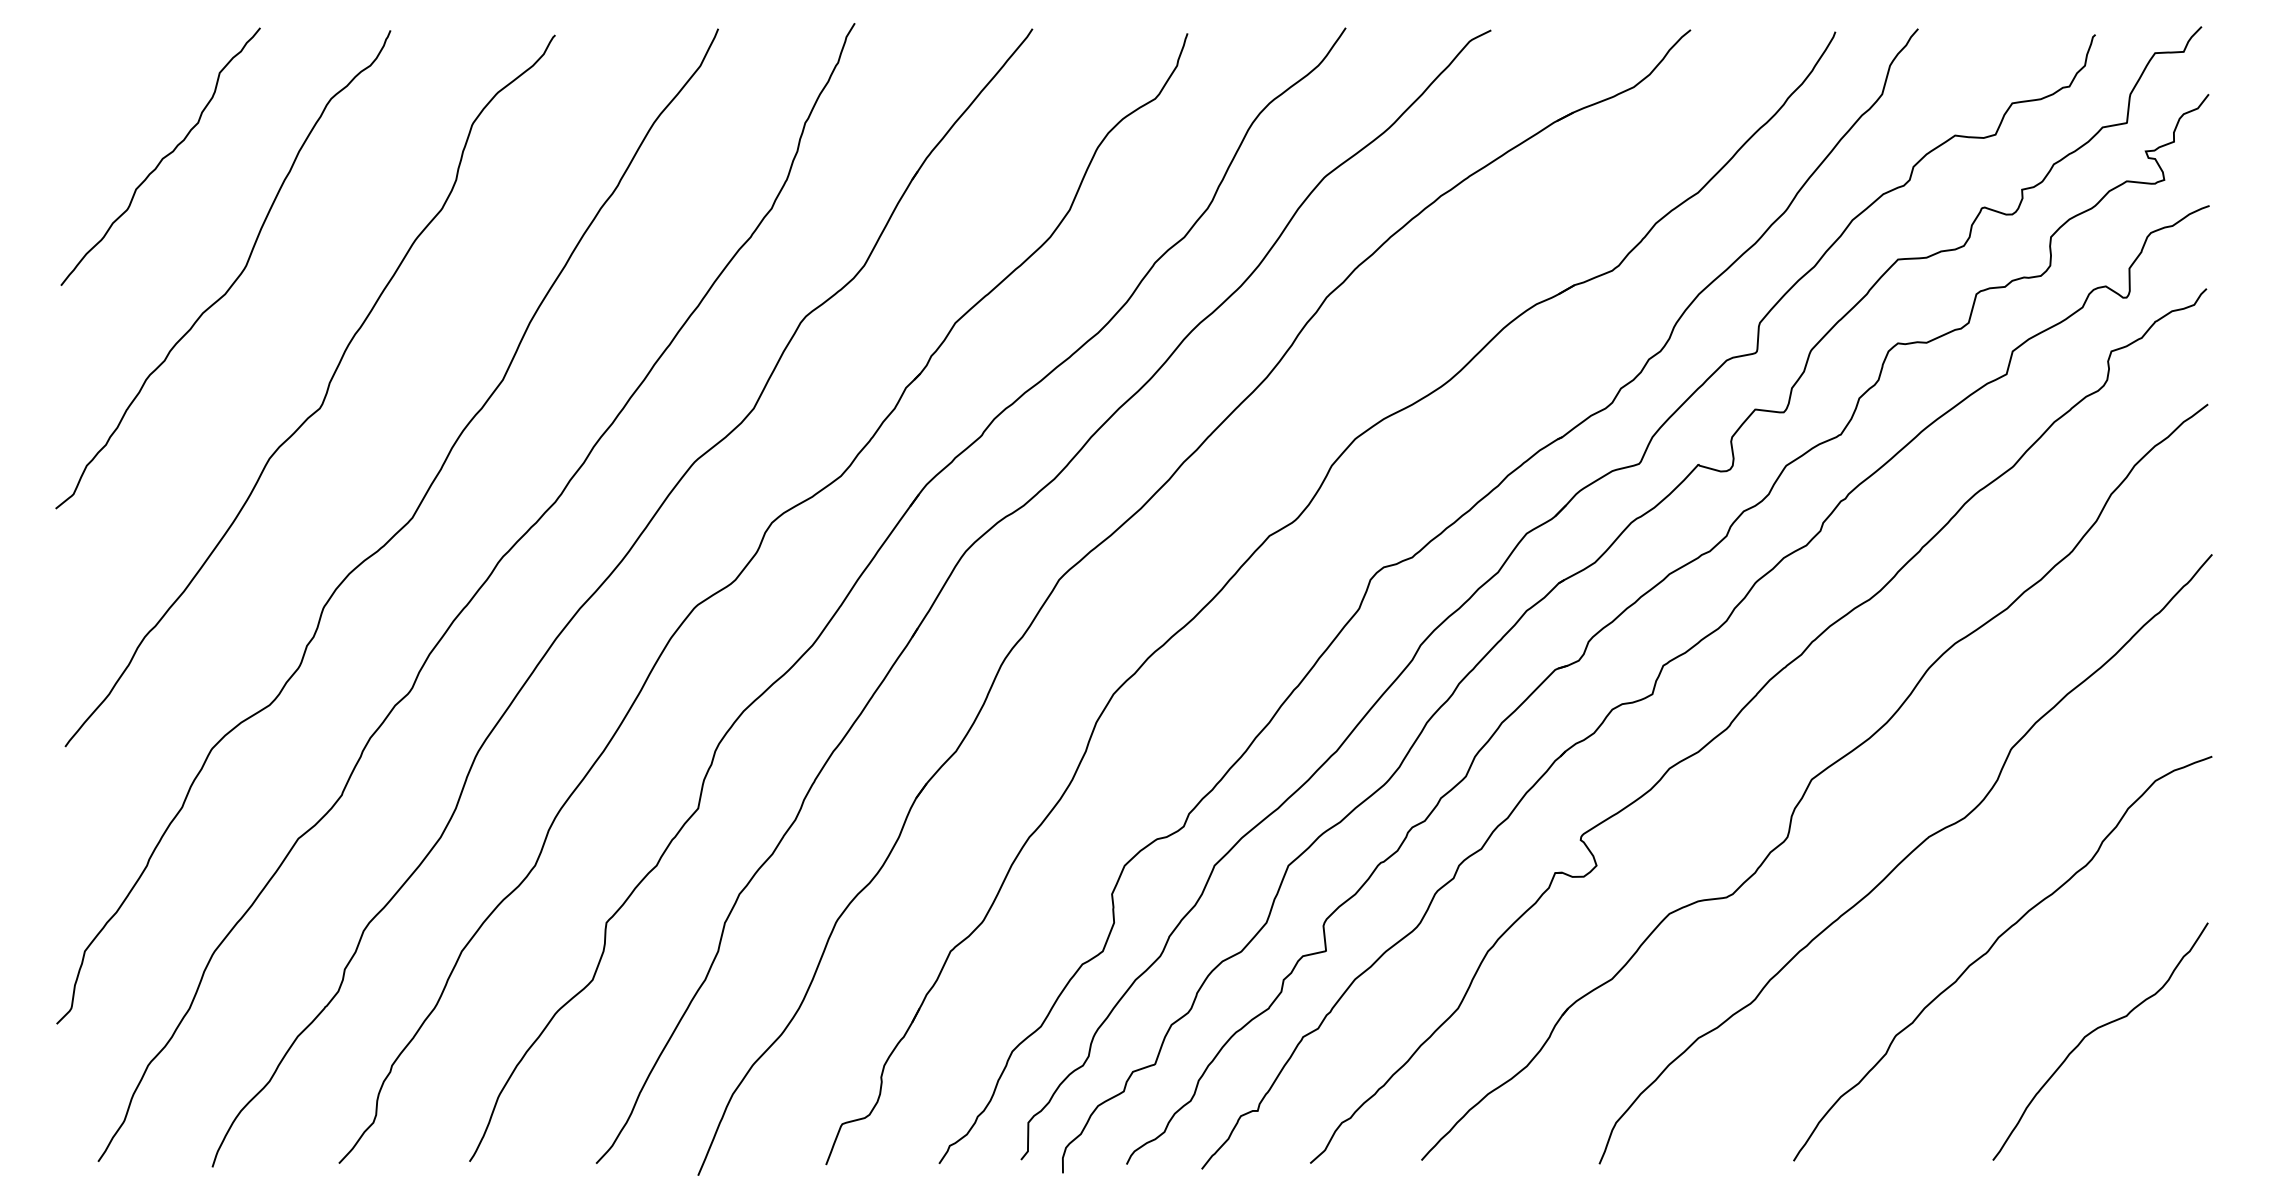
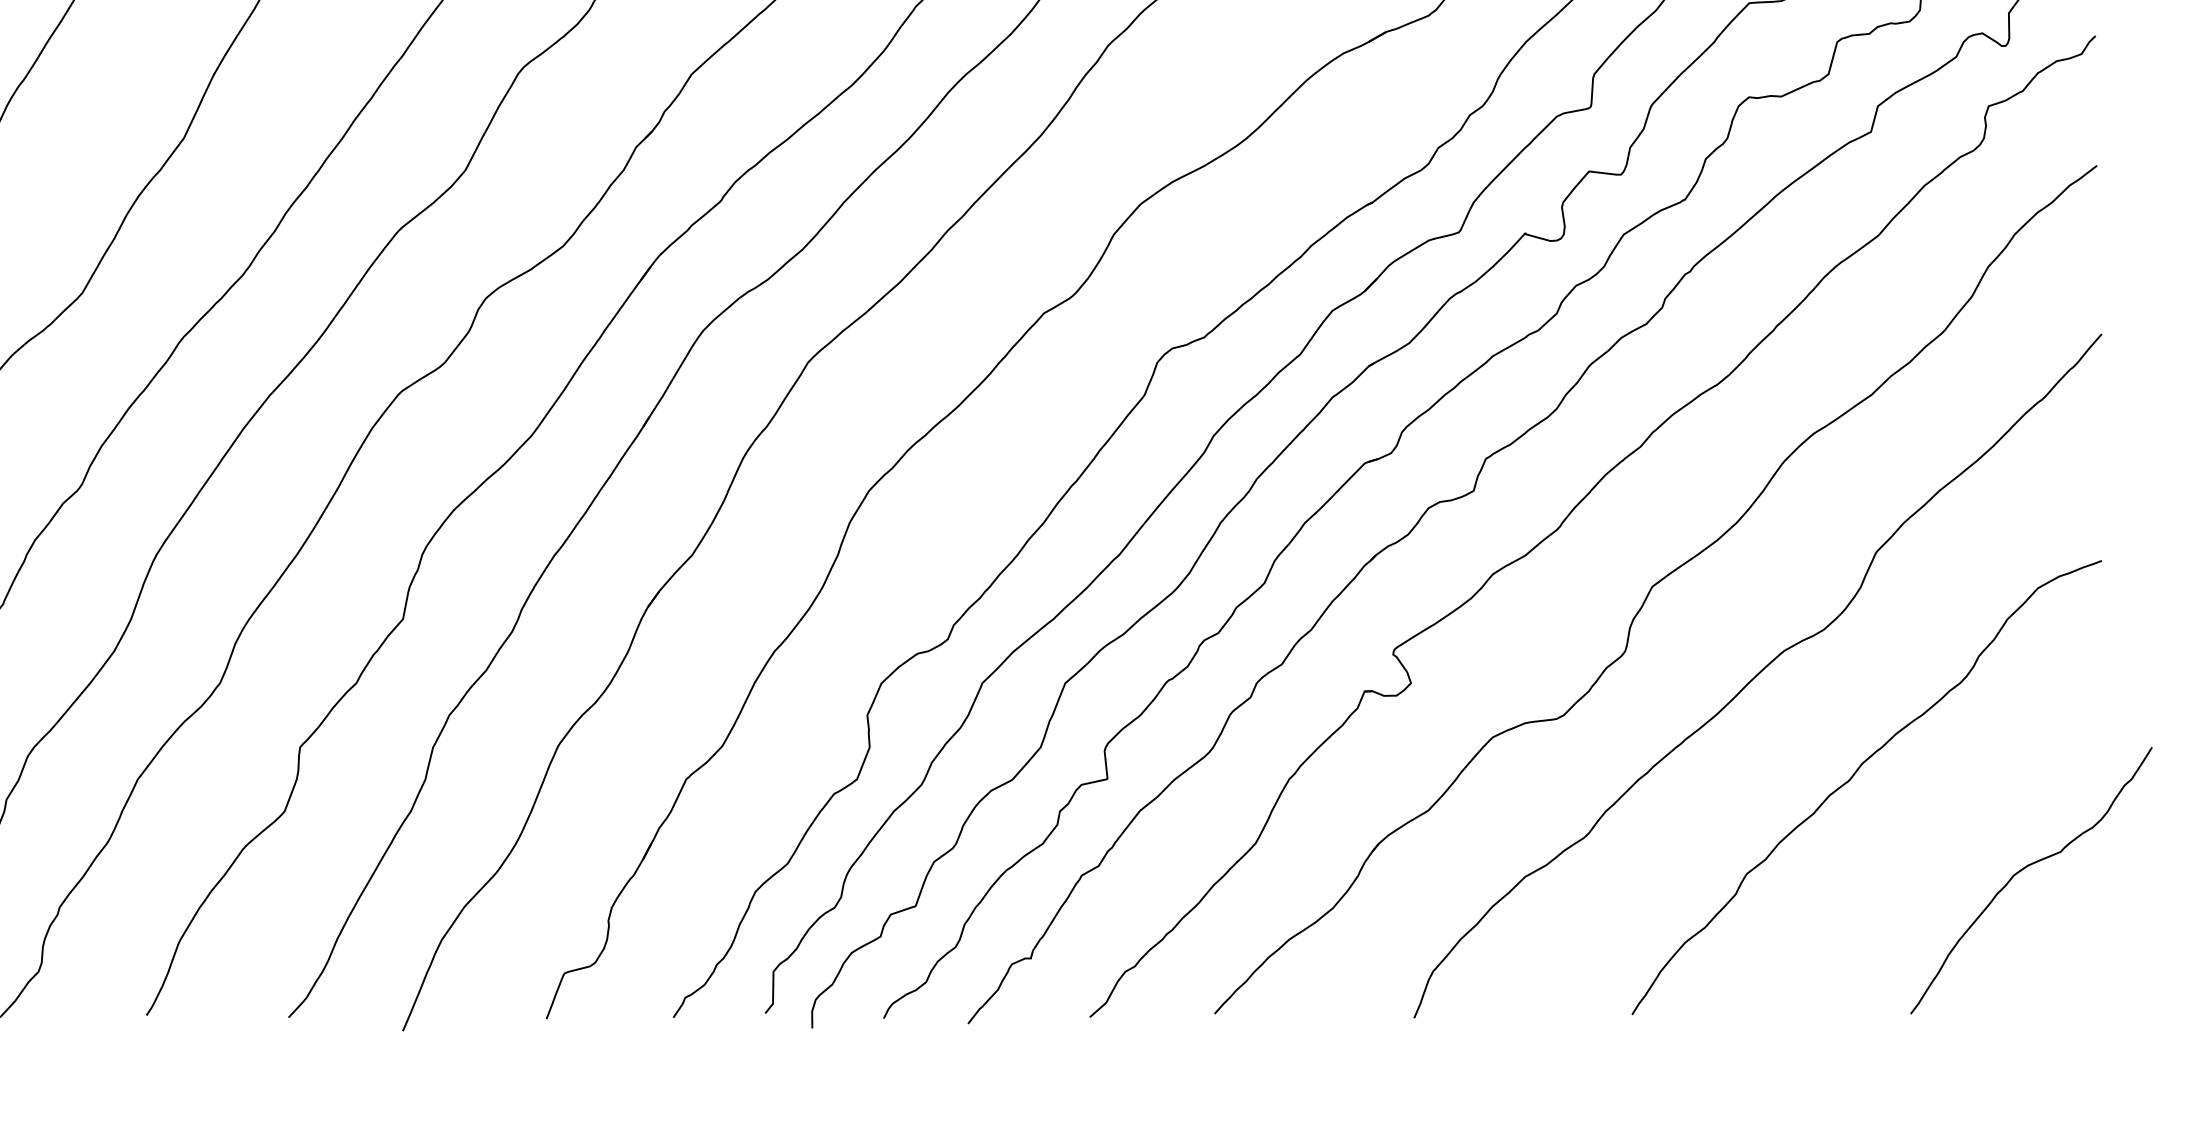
curve: (2094, 1031) -> (2024, 869), moved

